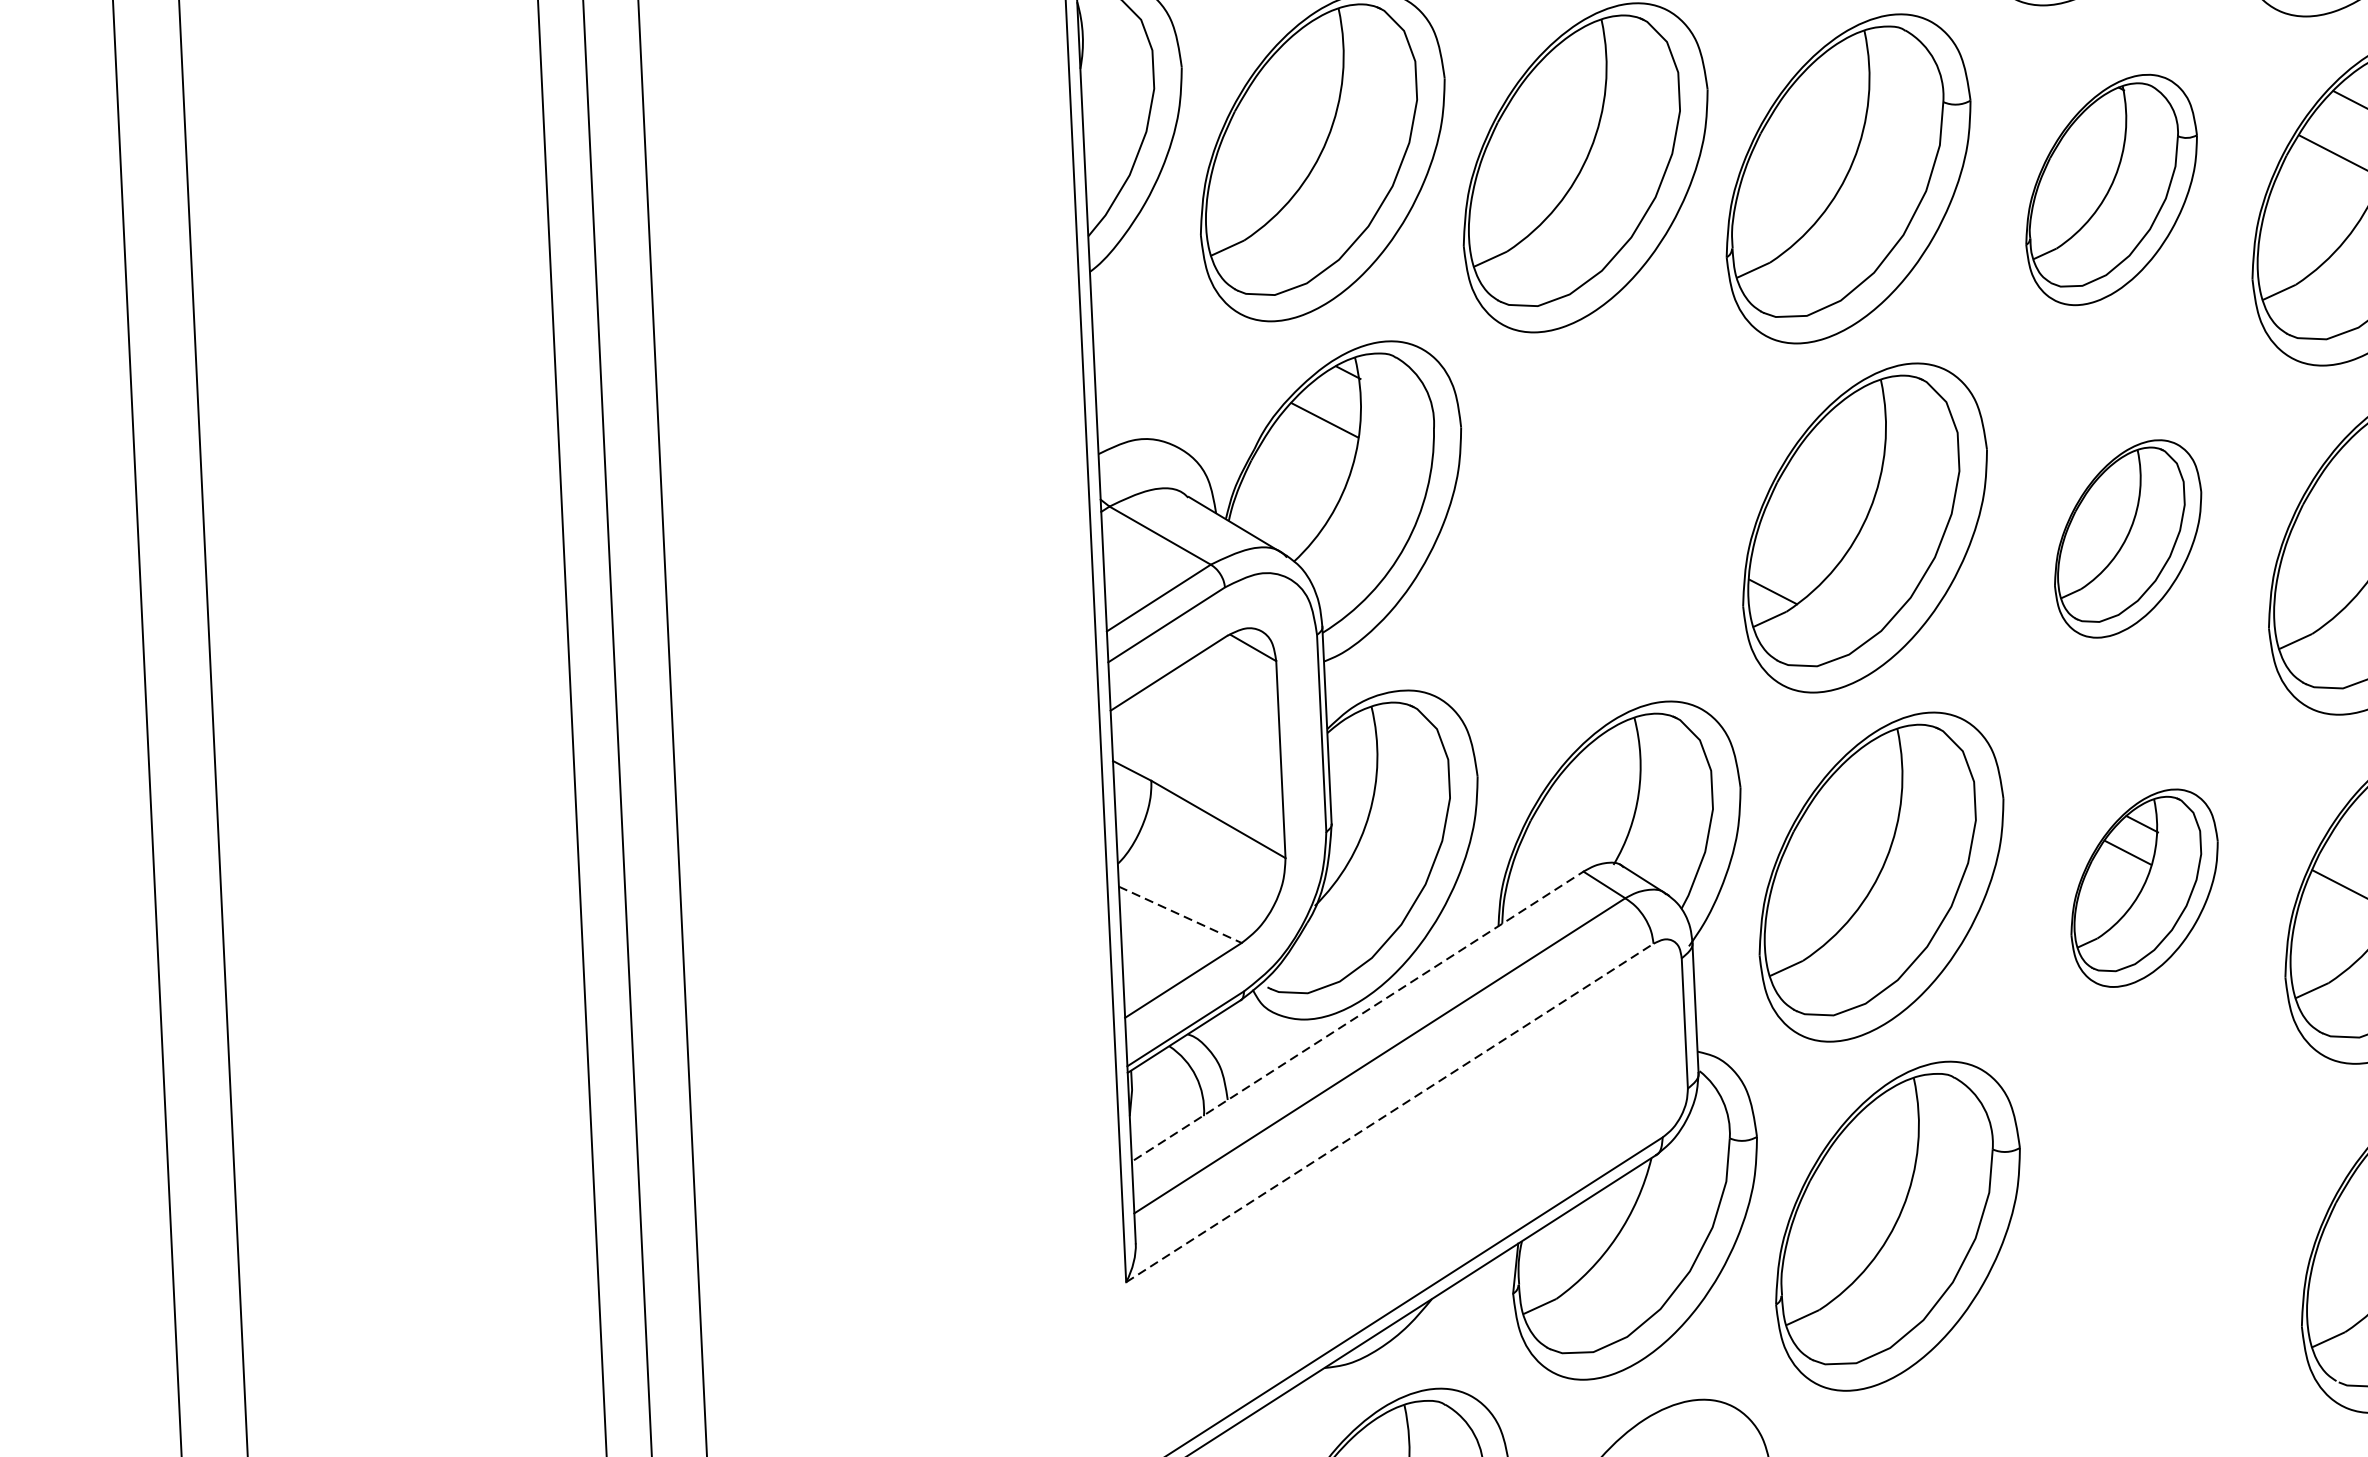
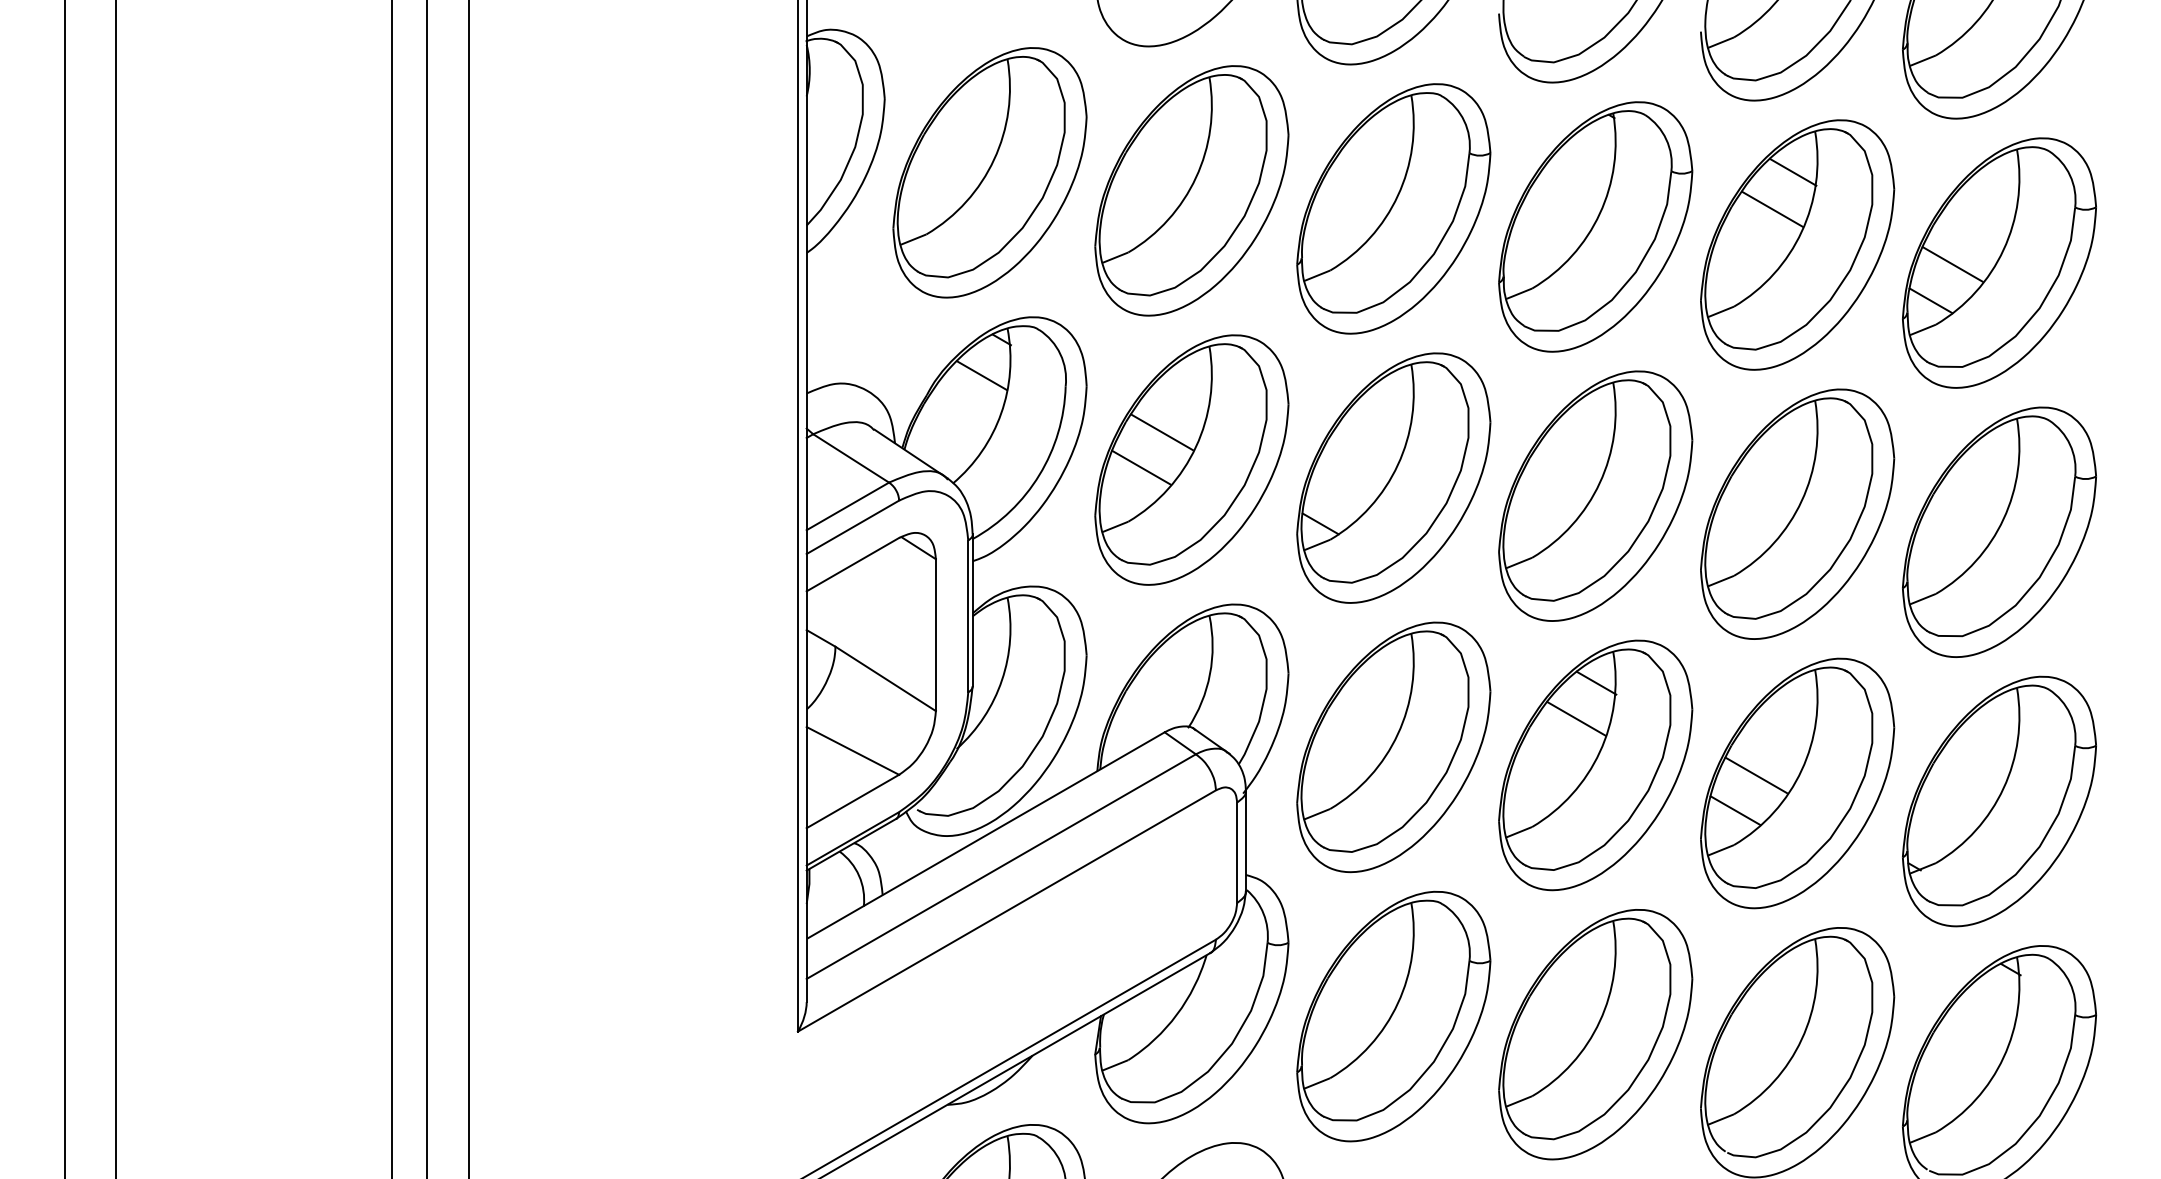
part: (2111, 189) -> (1595, 226), size x1.43
part: (1601, 516) -> (1191, 459), added
part: (2127, 538) -> (1595, 495), size x1.67
part: (2144, 888) -> (1595, 765), size x1.67
line: (1181, 915) -> (853, 751), dashed -> solid
line: (2328, 938) -> (1735, 810), added
line: (1358, 1016) -> (986, 835), dashed -> solid
line: (1390, 1112) -> (1007, 910), dashed -> solid
part: (2160, 1237) -> (1595, 1034), added

